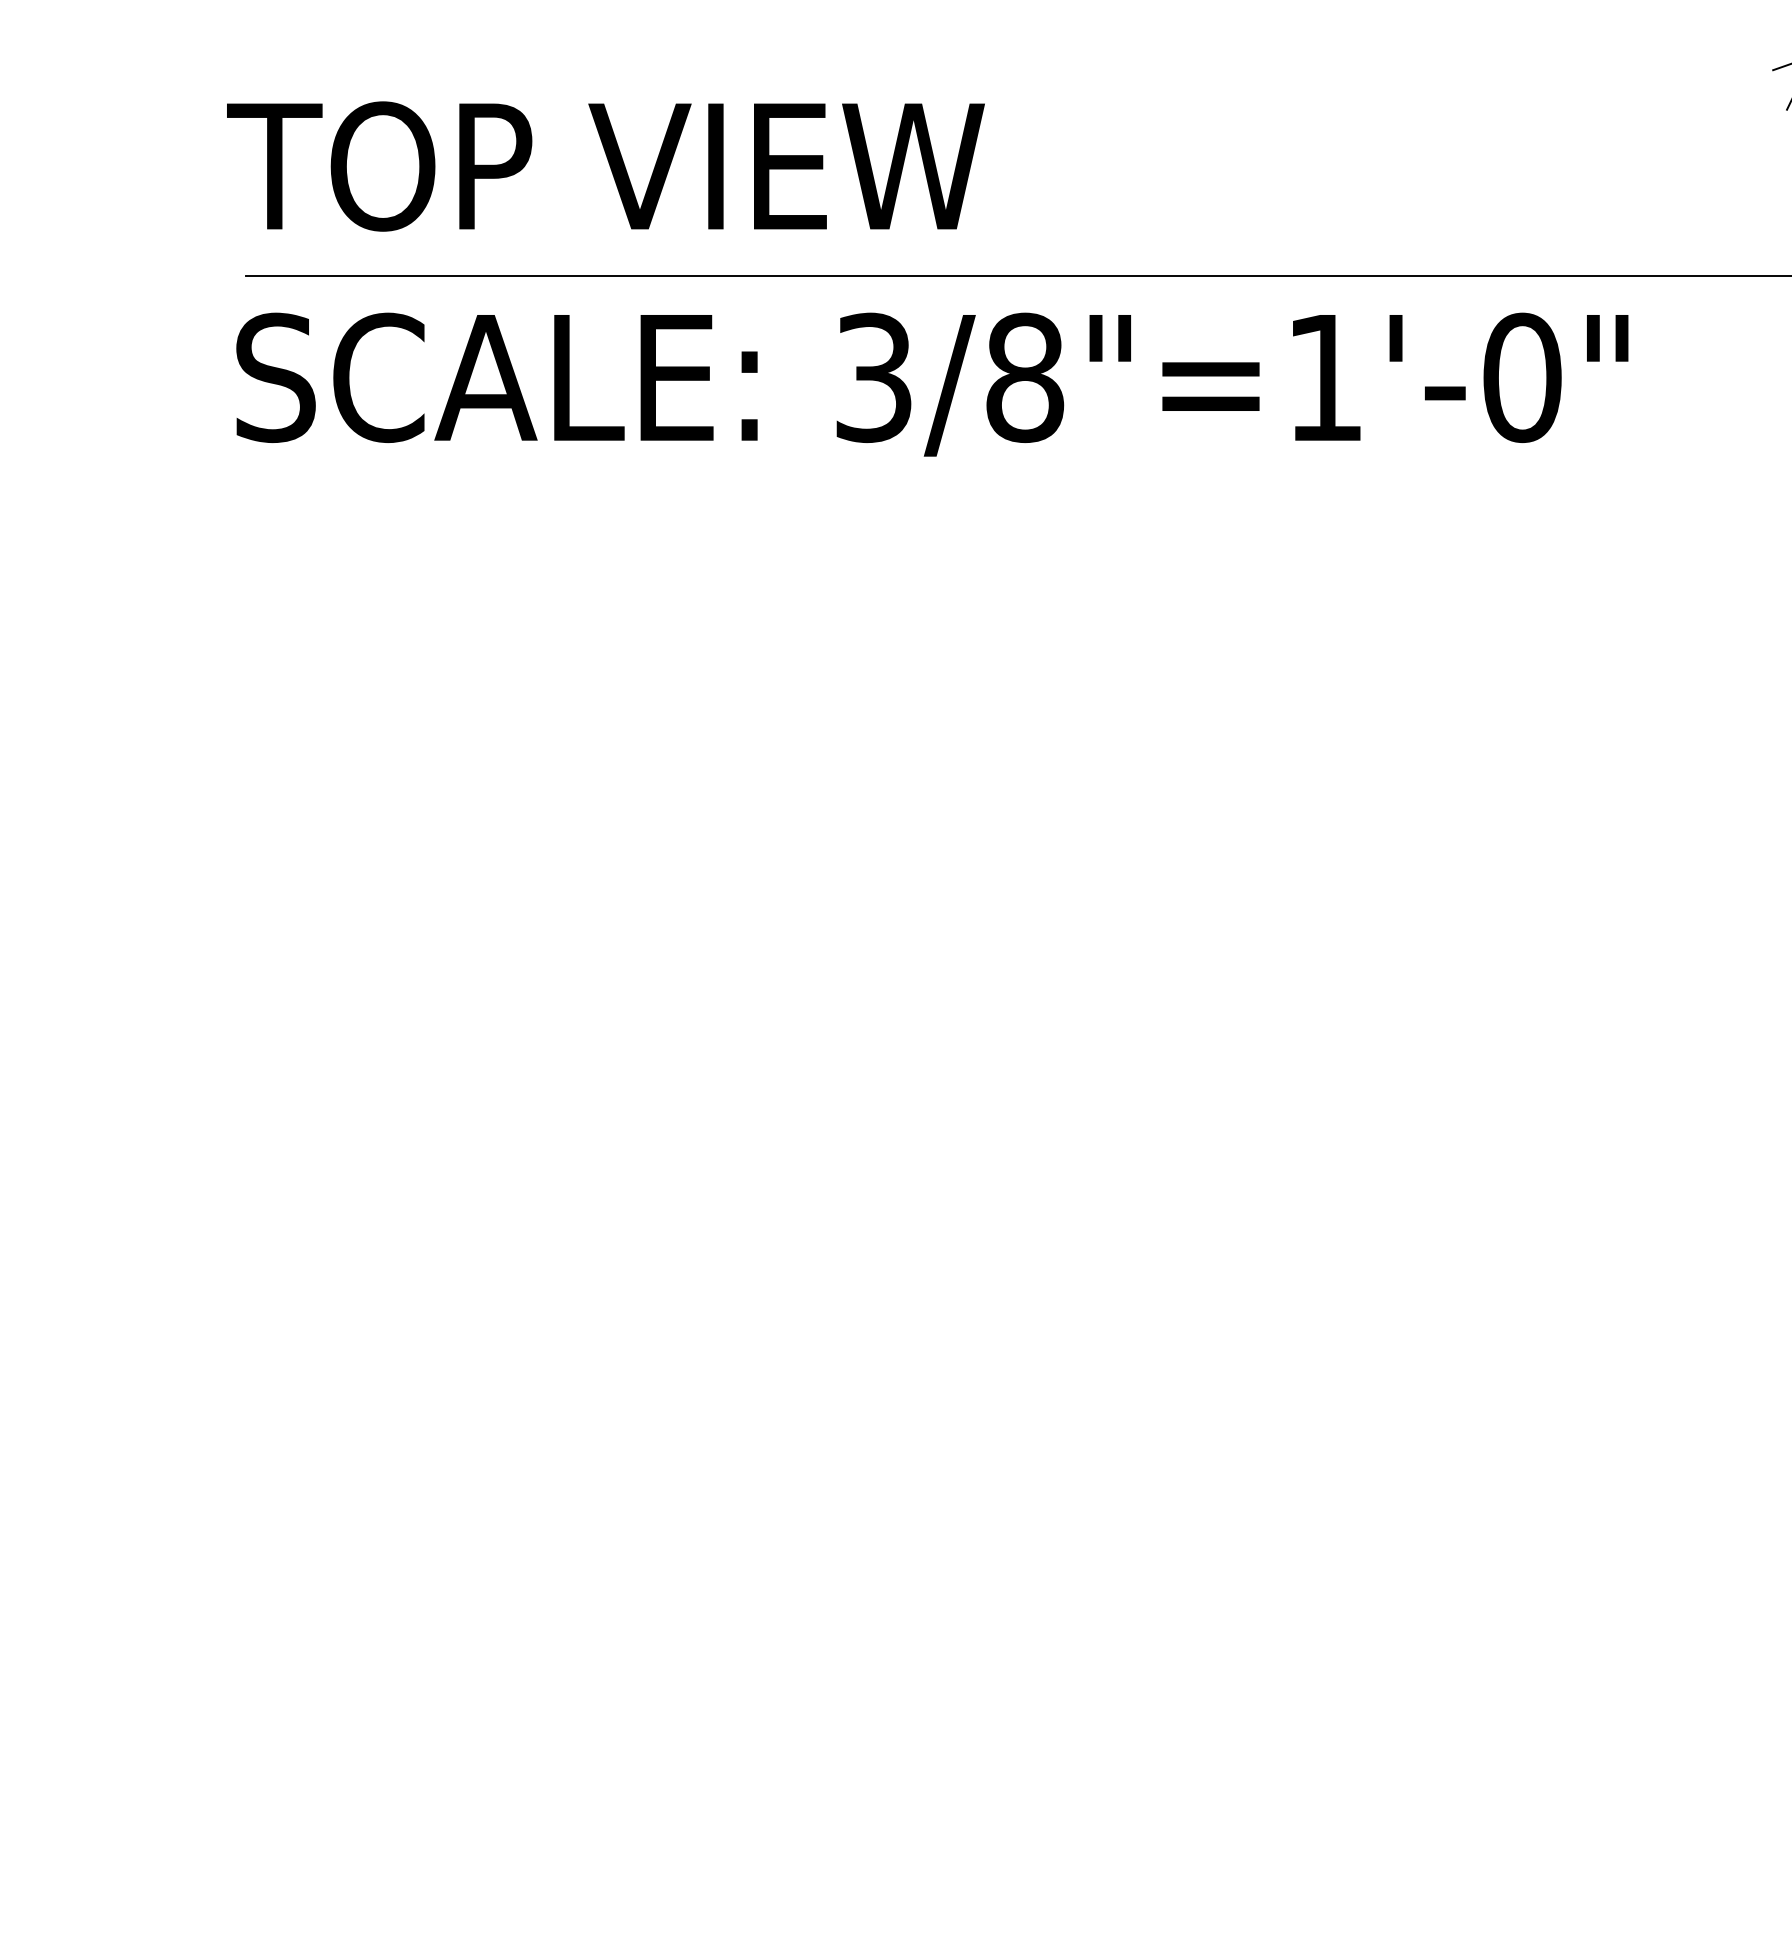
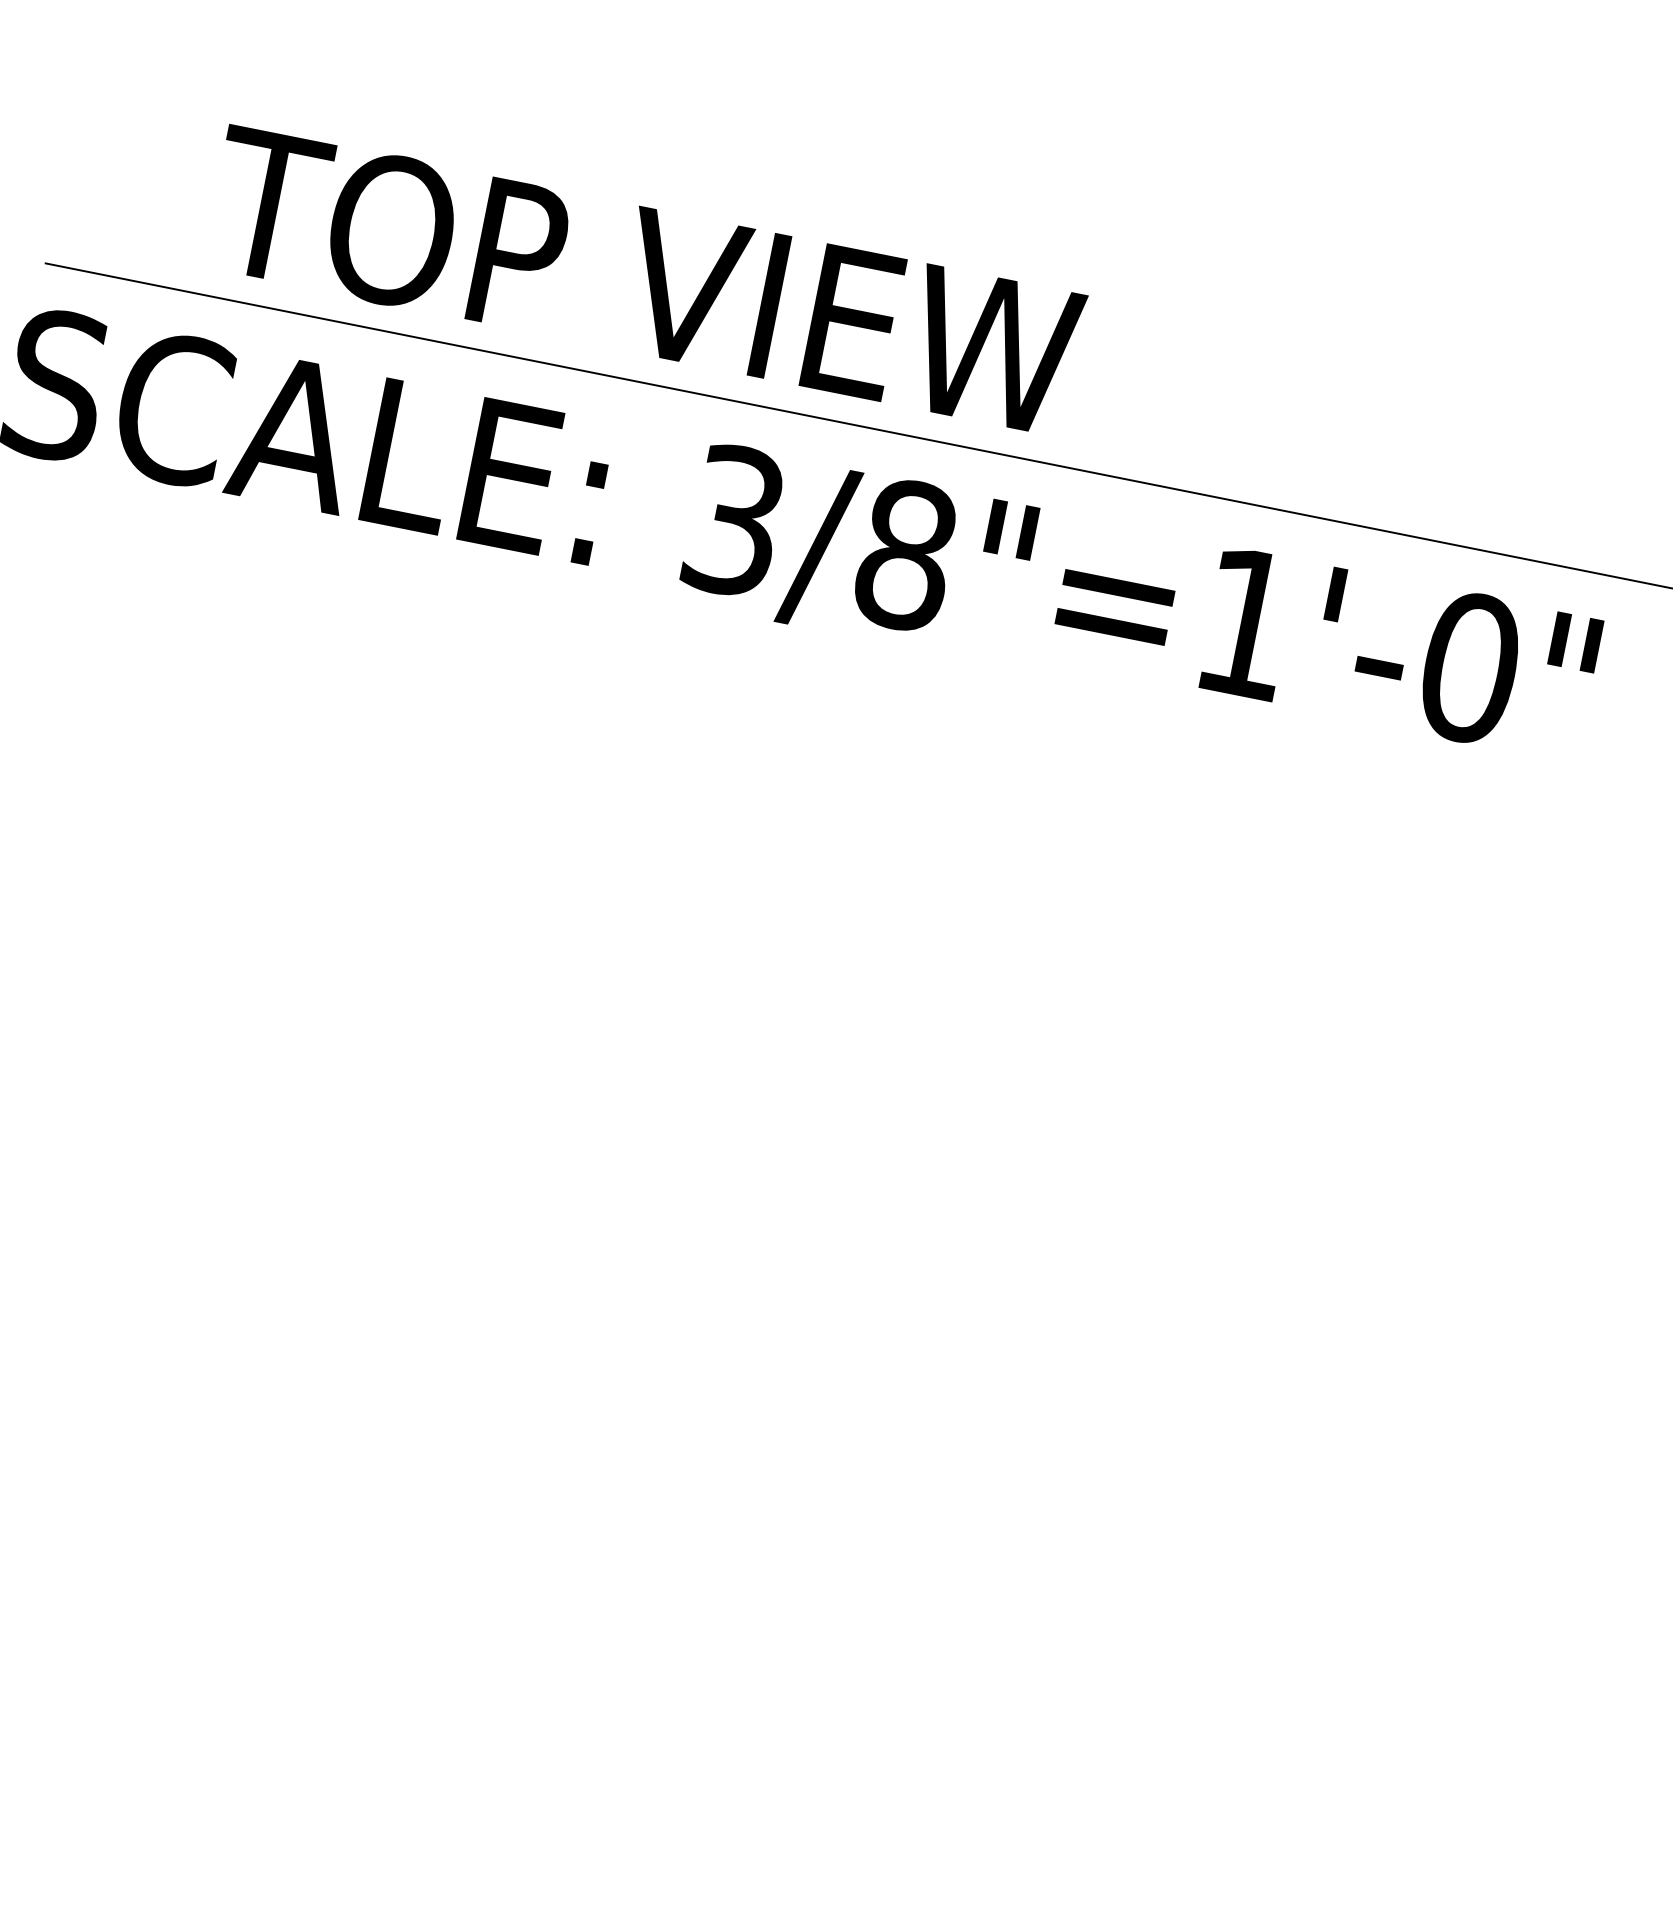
text: (605, 166) -> (644, 280), moved

